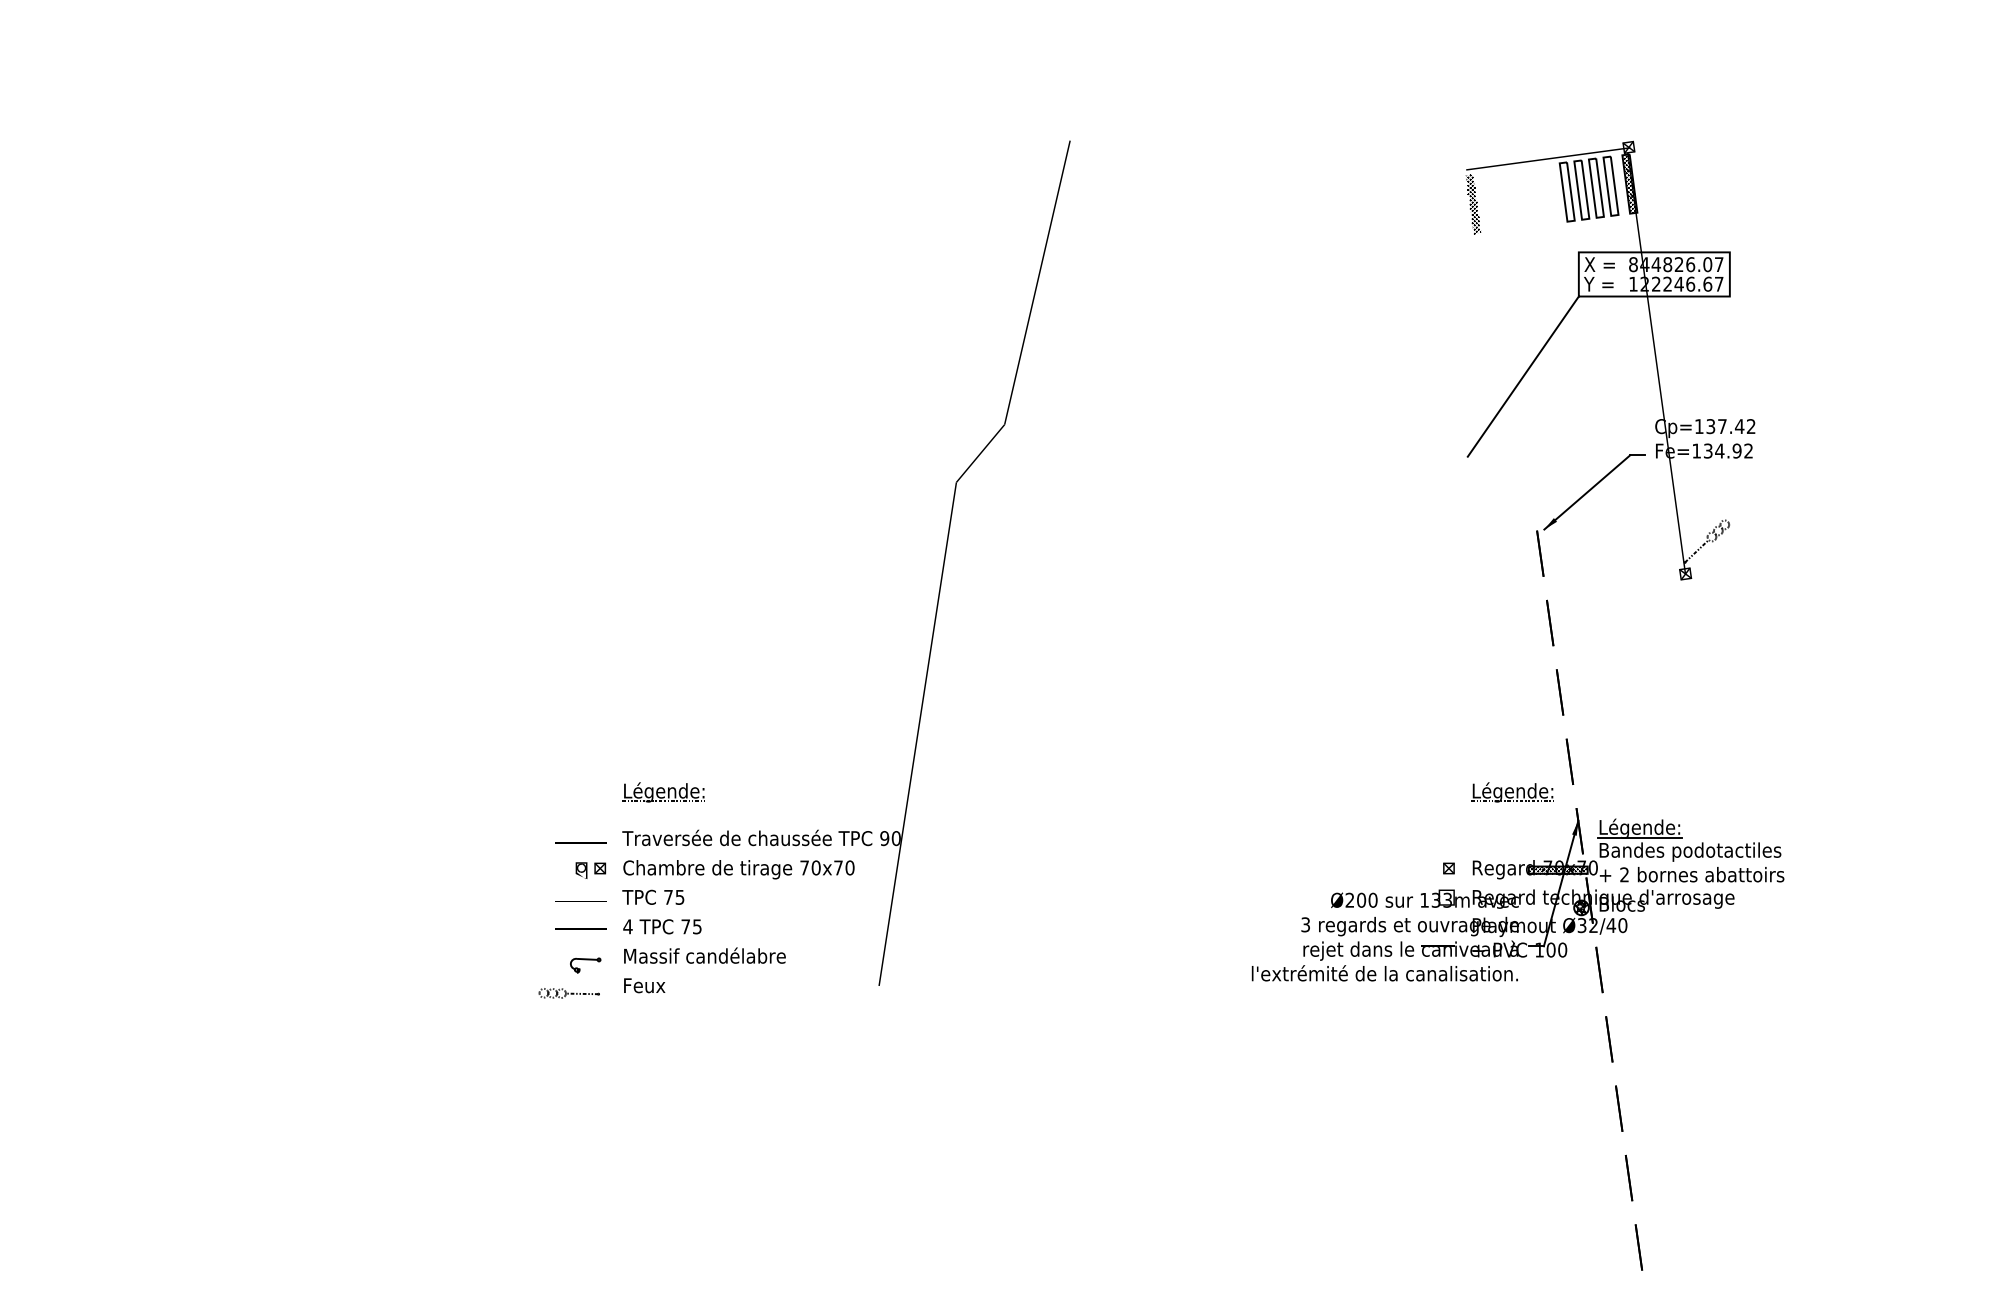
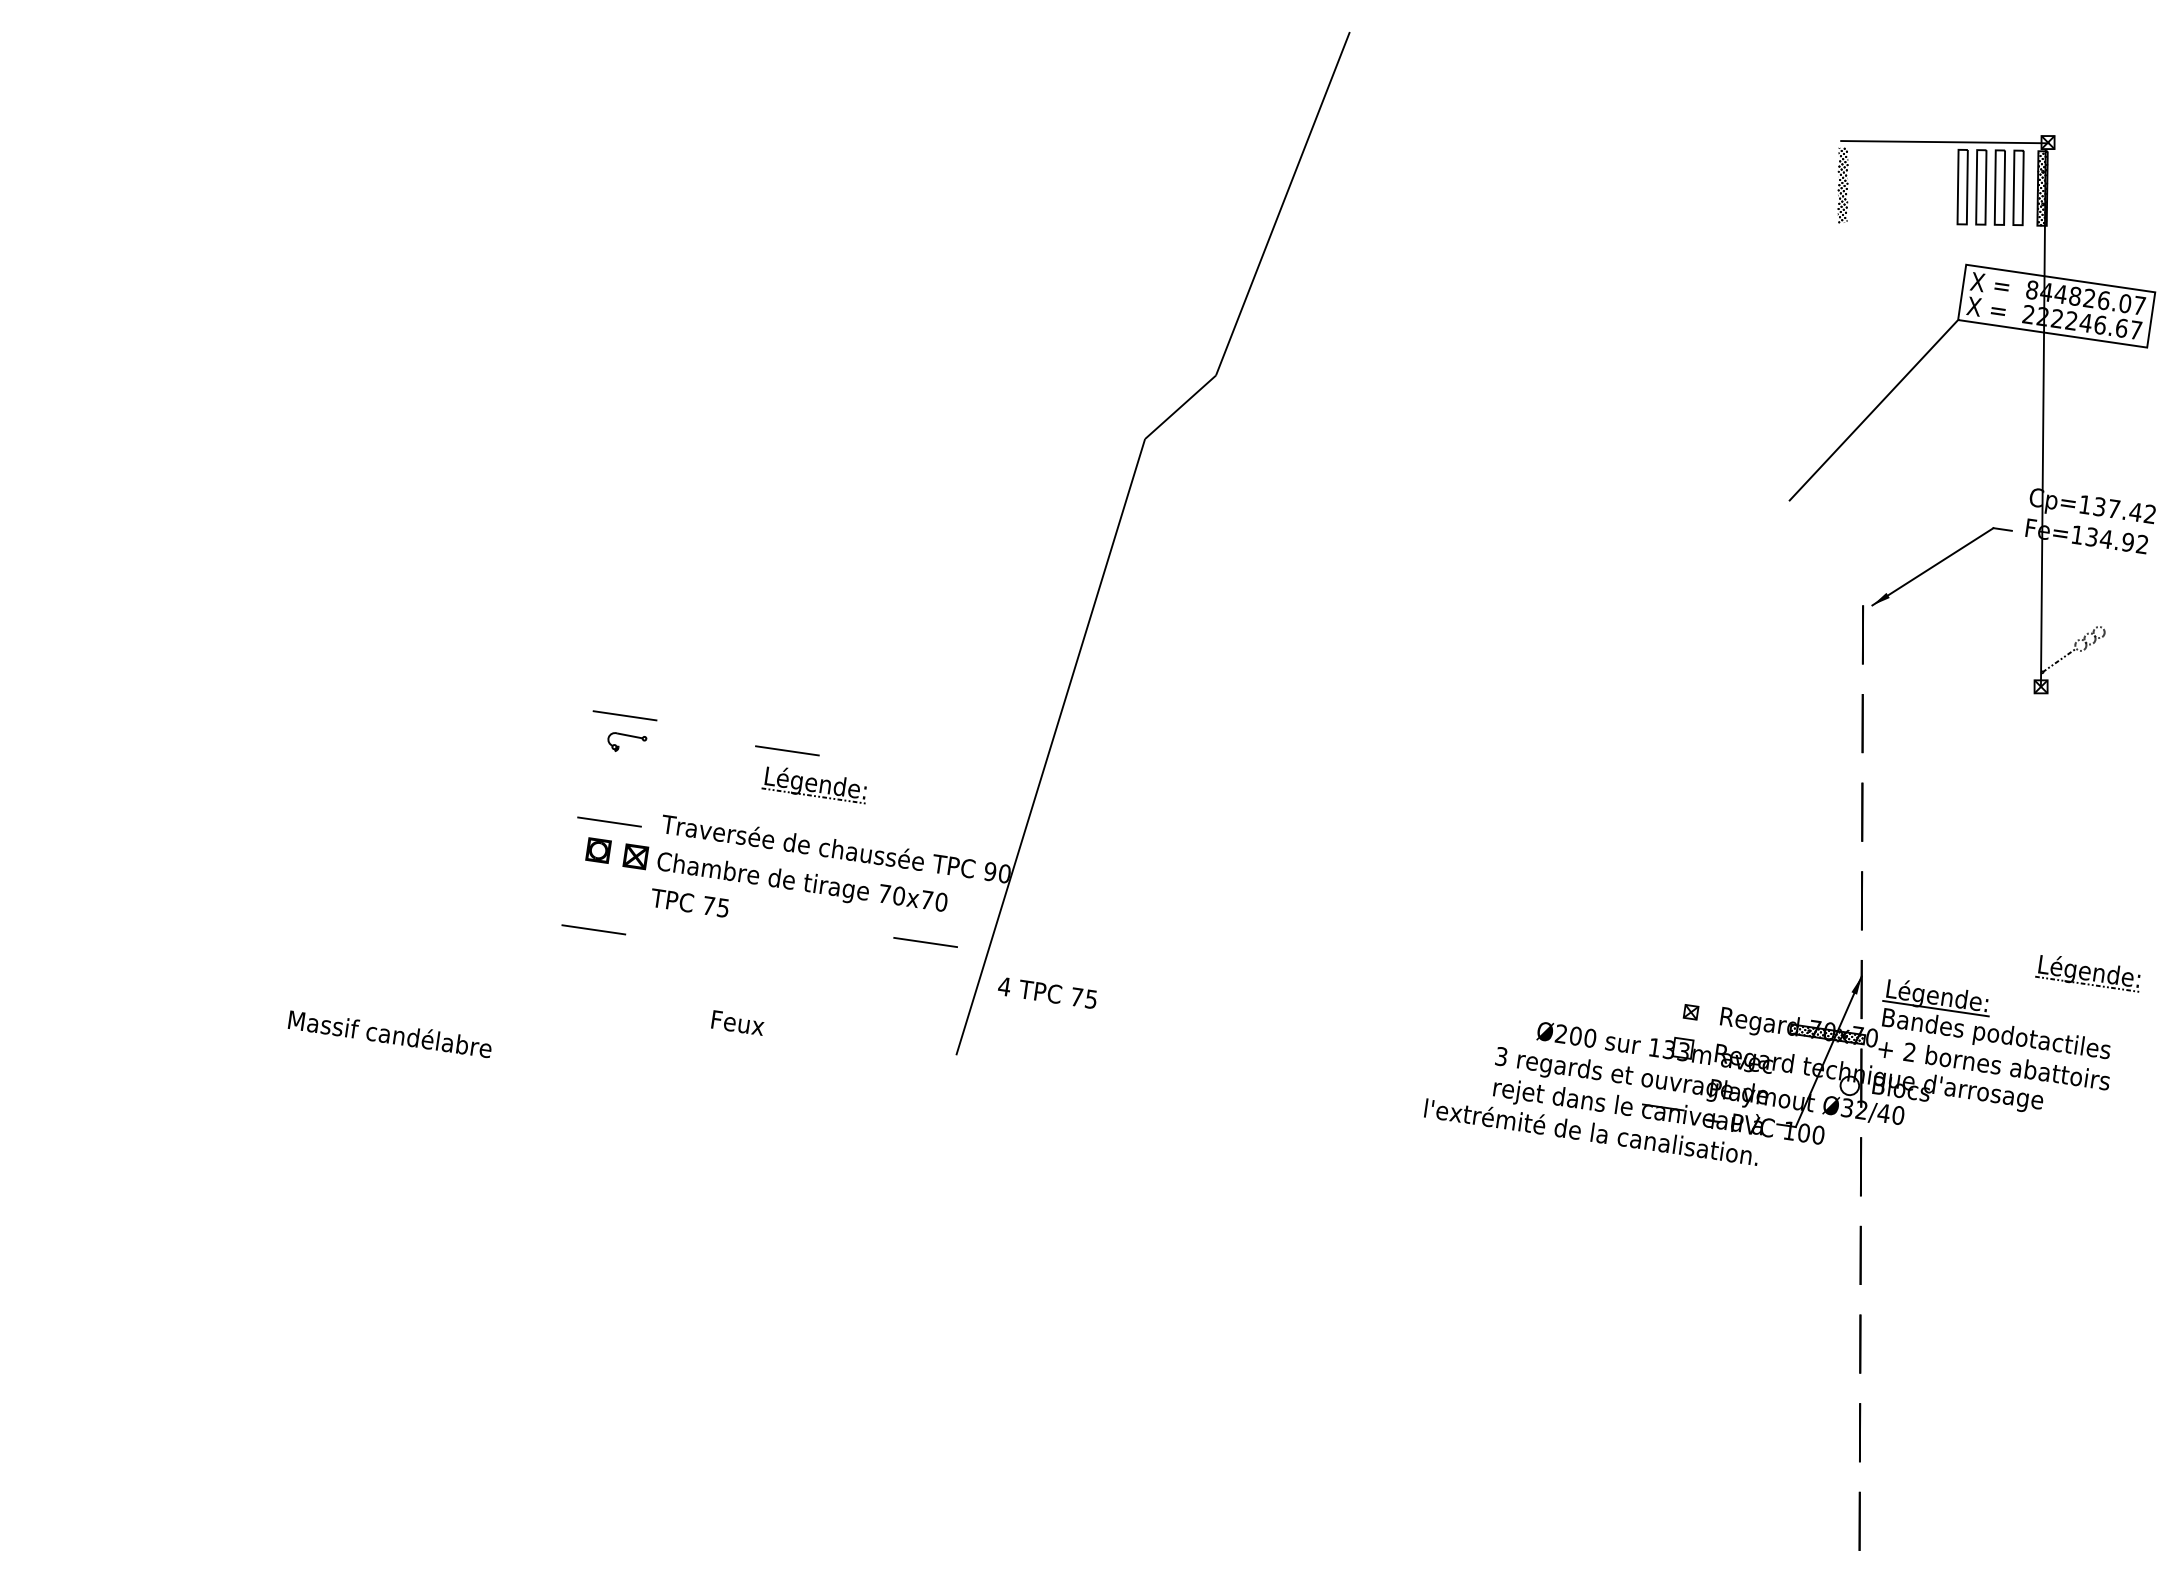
text: (1633, 283) -> (2028, 313), 122246.67 -> 222246.67
text: (1599, 284) -> (1986, 308), Y = -> X =
line: (580, 757) -> (624, 714), added
line: (711, 766) -> (786, 749), added
part: (663, 792) -> (814, 784), moved
part: (1512, 792) -> (2088, 973), moved
part: (590, 870) -> (616, 858), size x1.6
line: (580, 901) -> (924, 942), moved
hatch: (1581, 907) -> (1849, 1085), removed
text: (662, 926) -> (1047, 992), moved
text: (704, 955) -> (389, 1033), moved
part: (585, 965) -> (626, 743), moved
text: (644, 985) -> (737, 1022), moved
part: (568, 993) -> (566, 1007), removed

